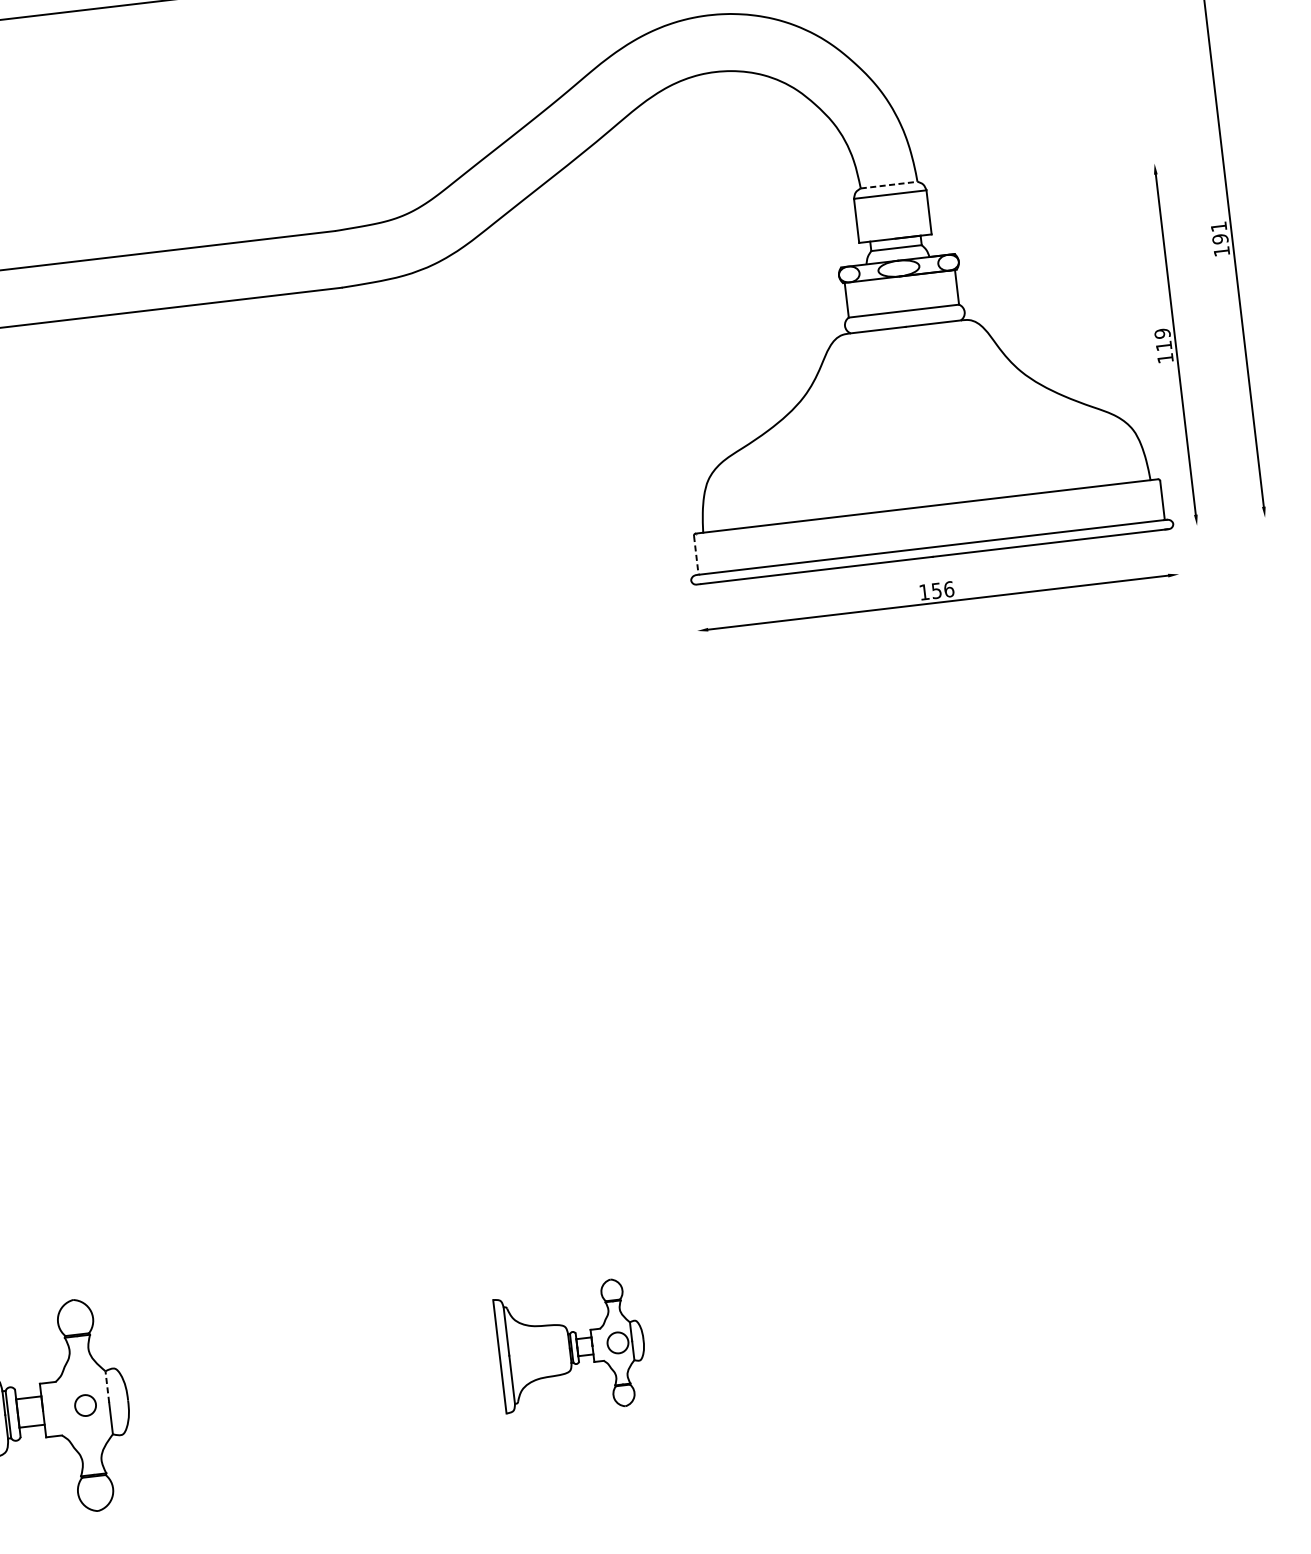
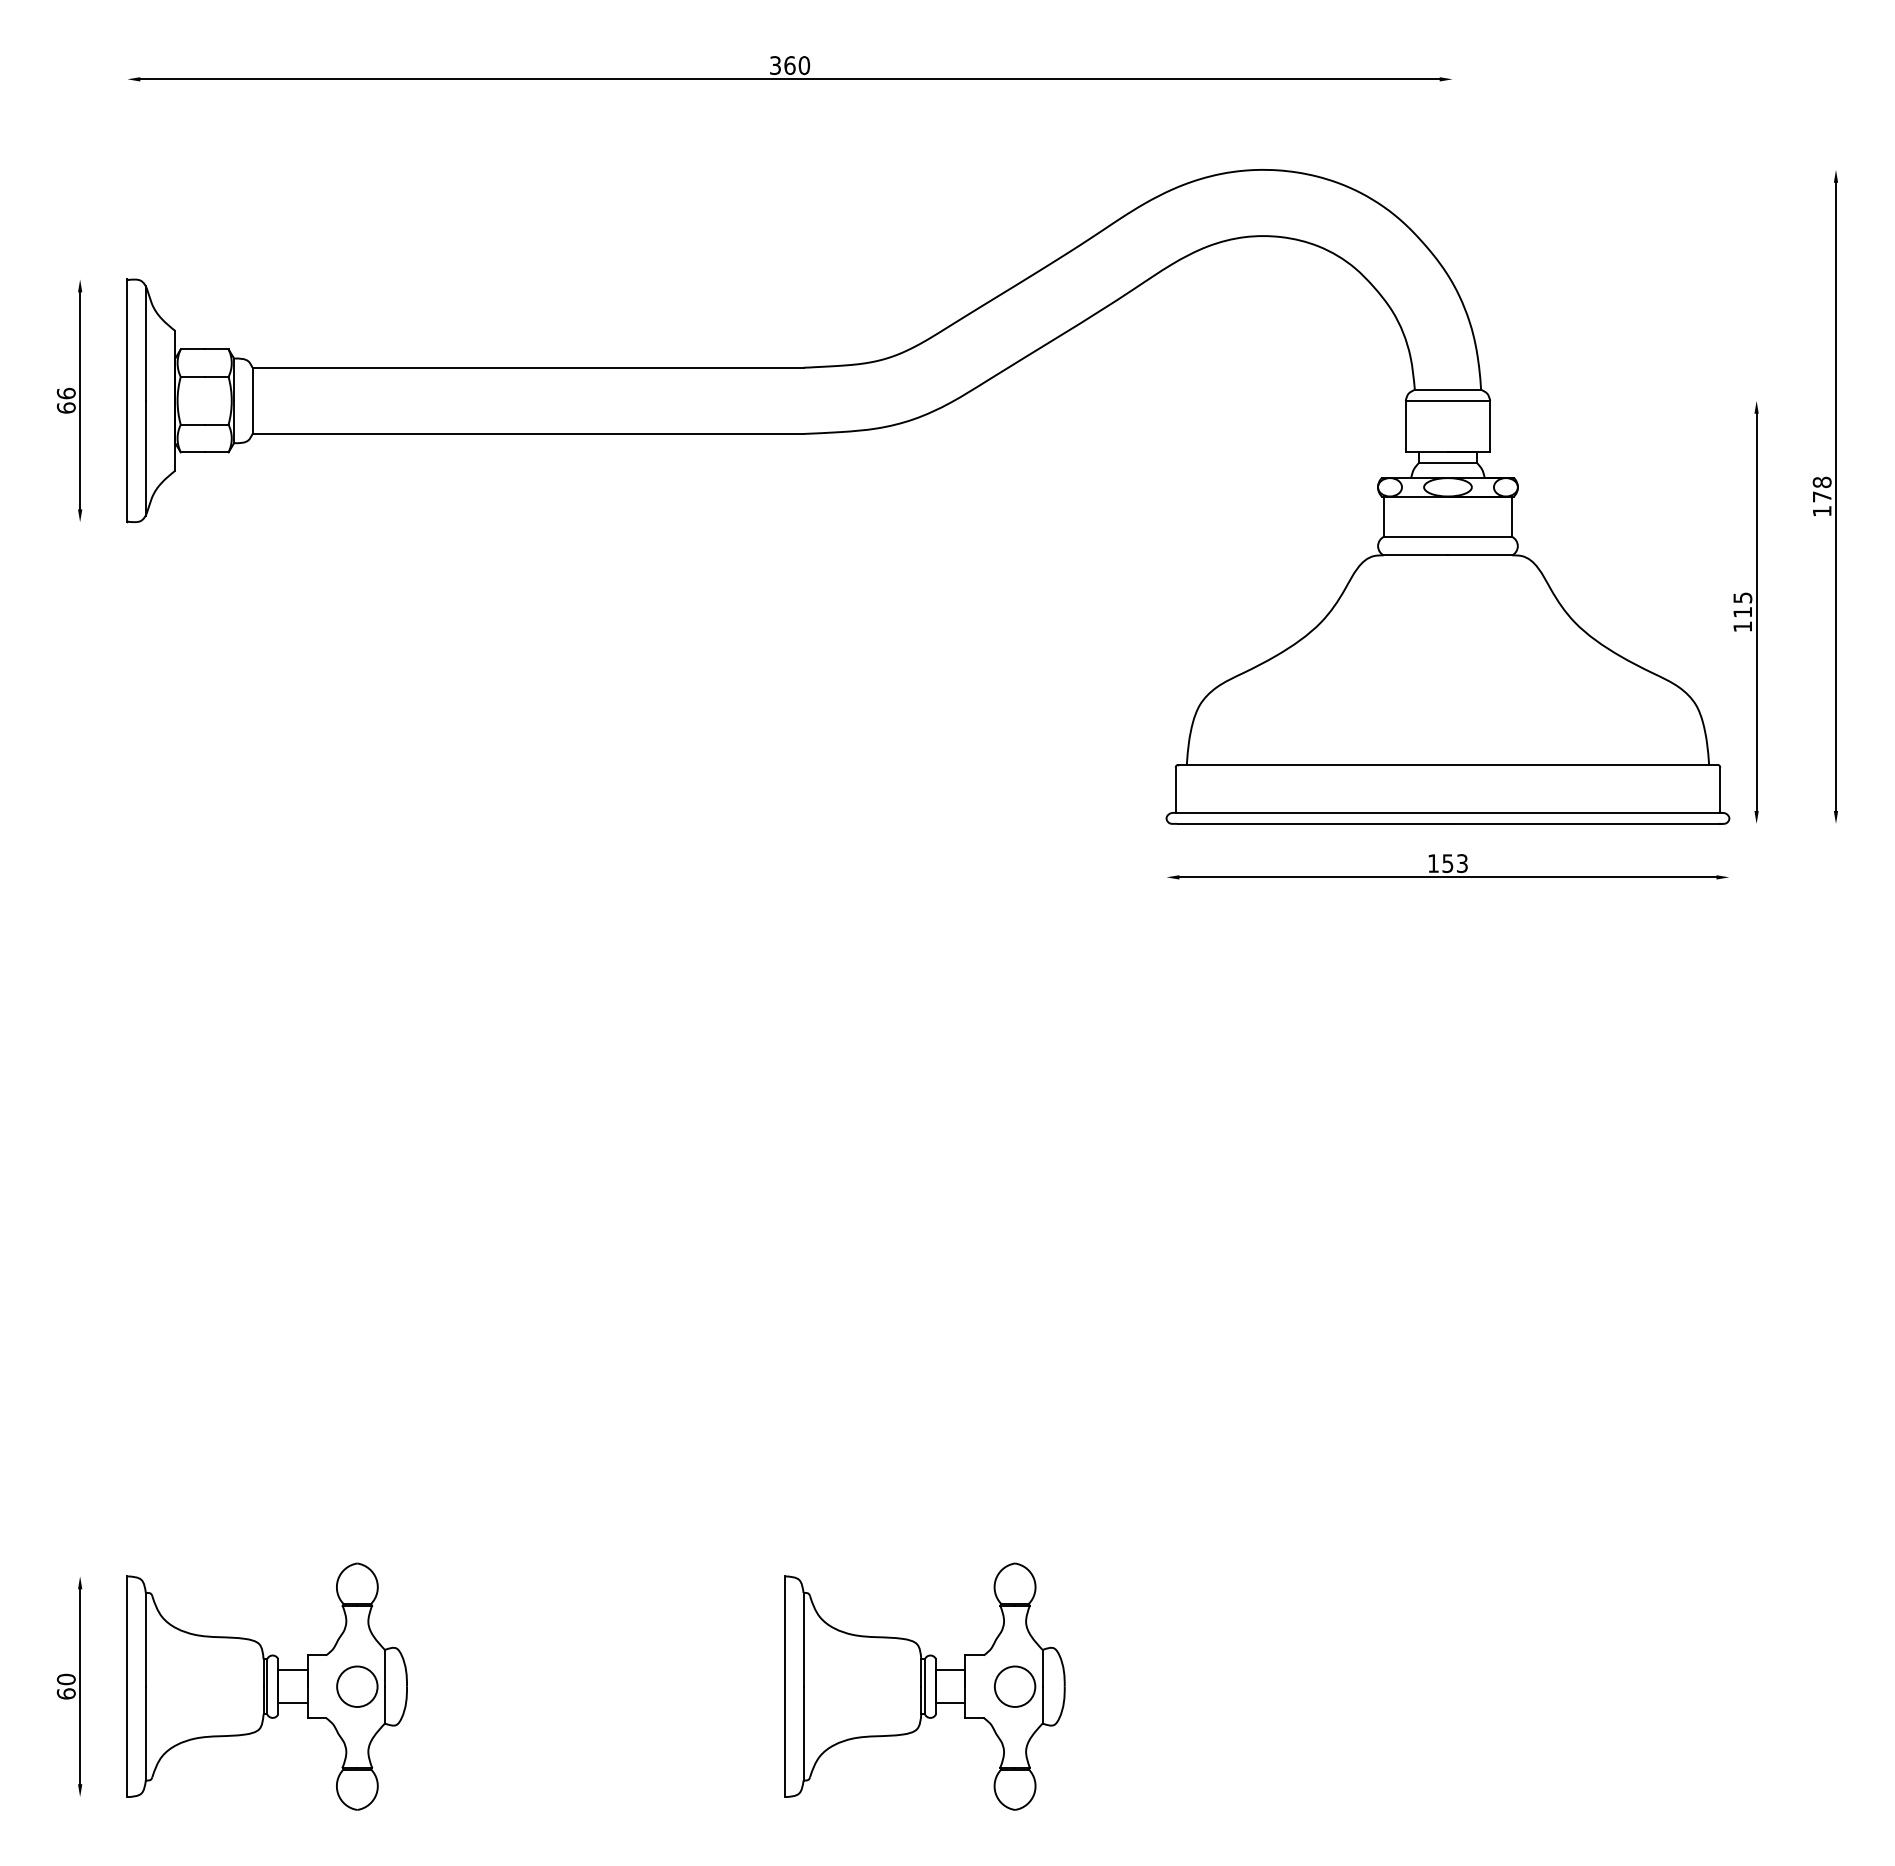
line: (889, 184) -> (1448, 389), dashed -> solid
text: (1219, 232) -> (1821, 489), 191 -> 178
text: (1162, 333) -> (1742, 597), 119 -> 115
line: (696, 555) -> (1175, 790), dashed -> solid
text: (949, 589) -> (1462, 863), 156 -> 153
part: (571, 1348) -> (924, 1686), size x1.67
line: (106, 1386) -> (384, 1667), dashed -> solid
circle: (85, 1405) -> (357, 1686), size x1.67

